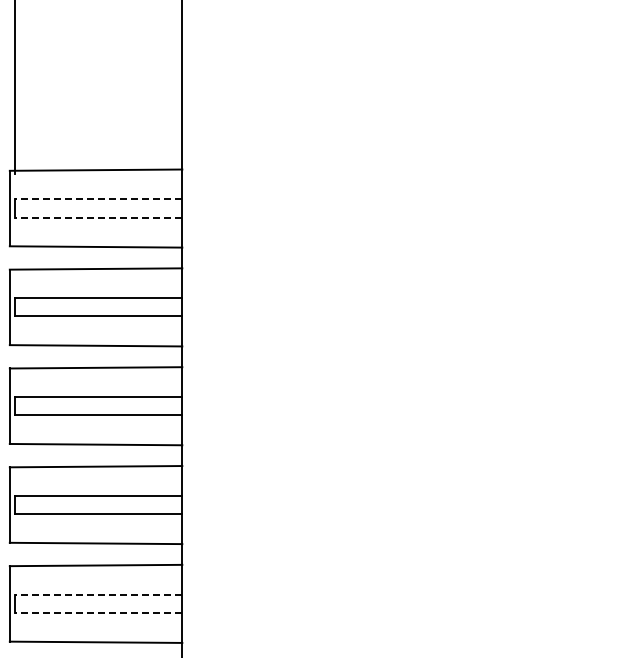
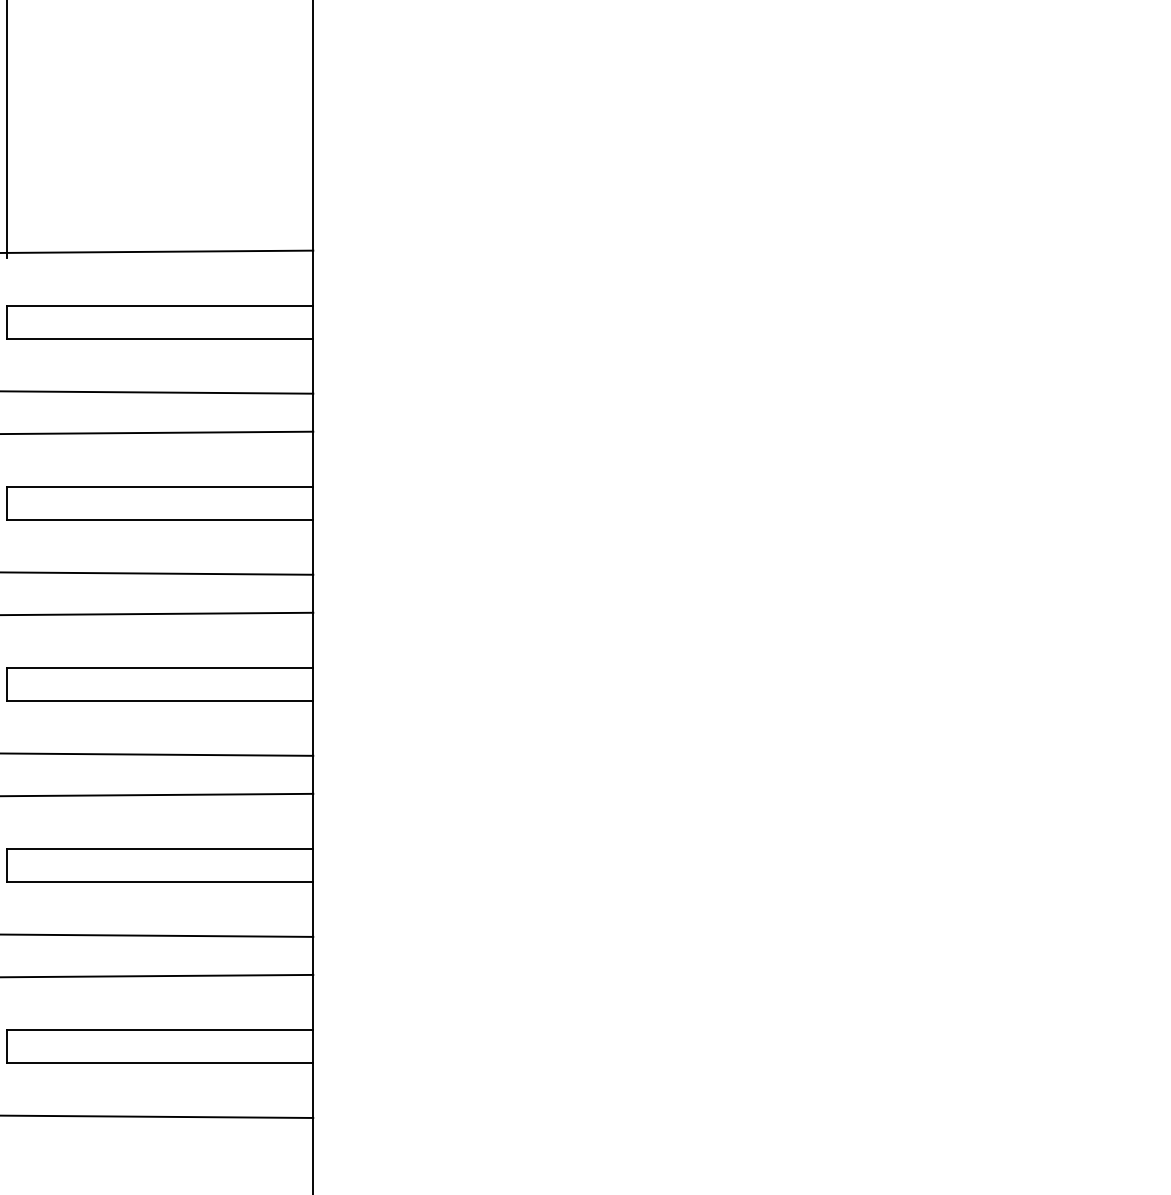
line: (98, 199) -> (159, 305), dashed -> solid
line: (98, 217) -> (159, 338), dashed -> solid
line: (98, 594) -> (159, 1029), dashed -> solid
line: (98, 612) -> (159, 1062), dashed -> solid

